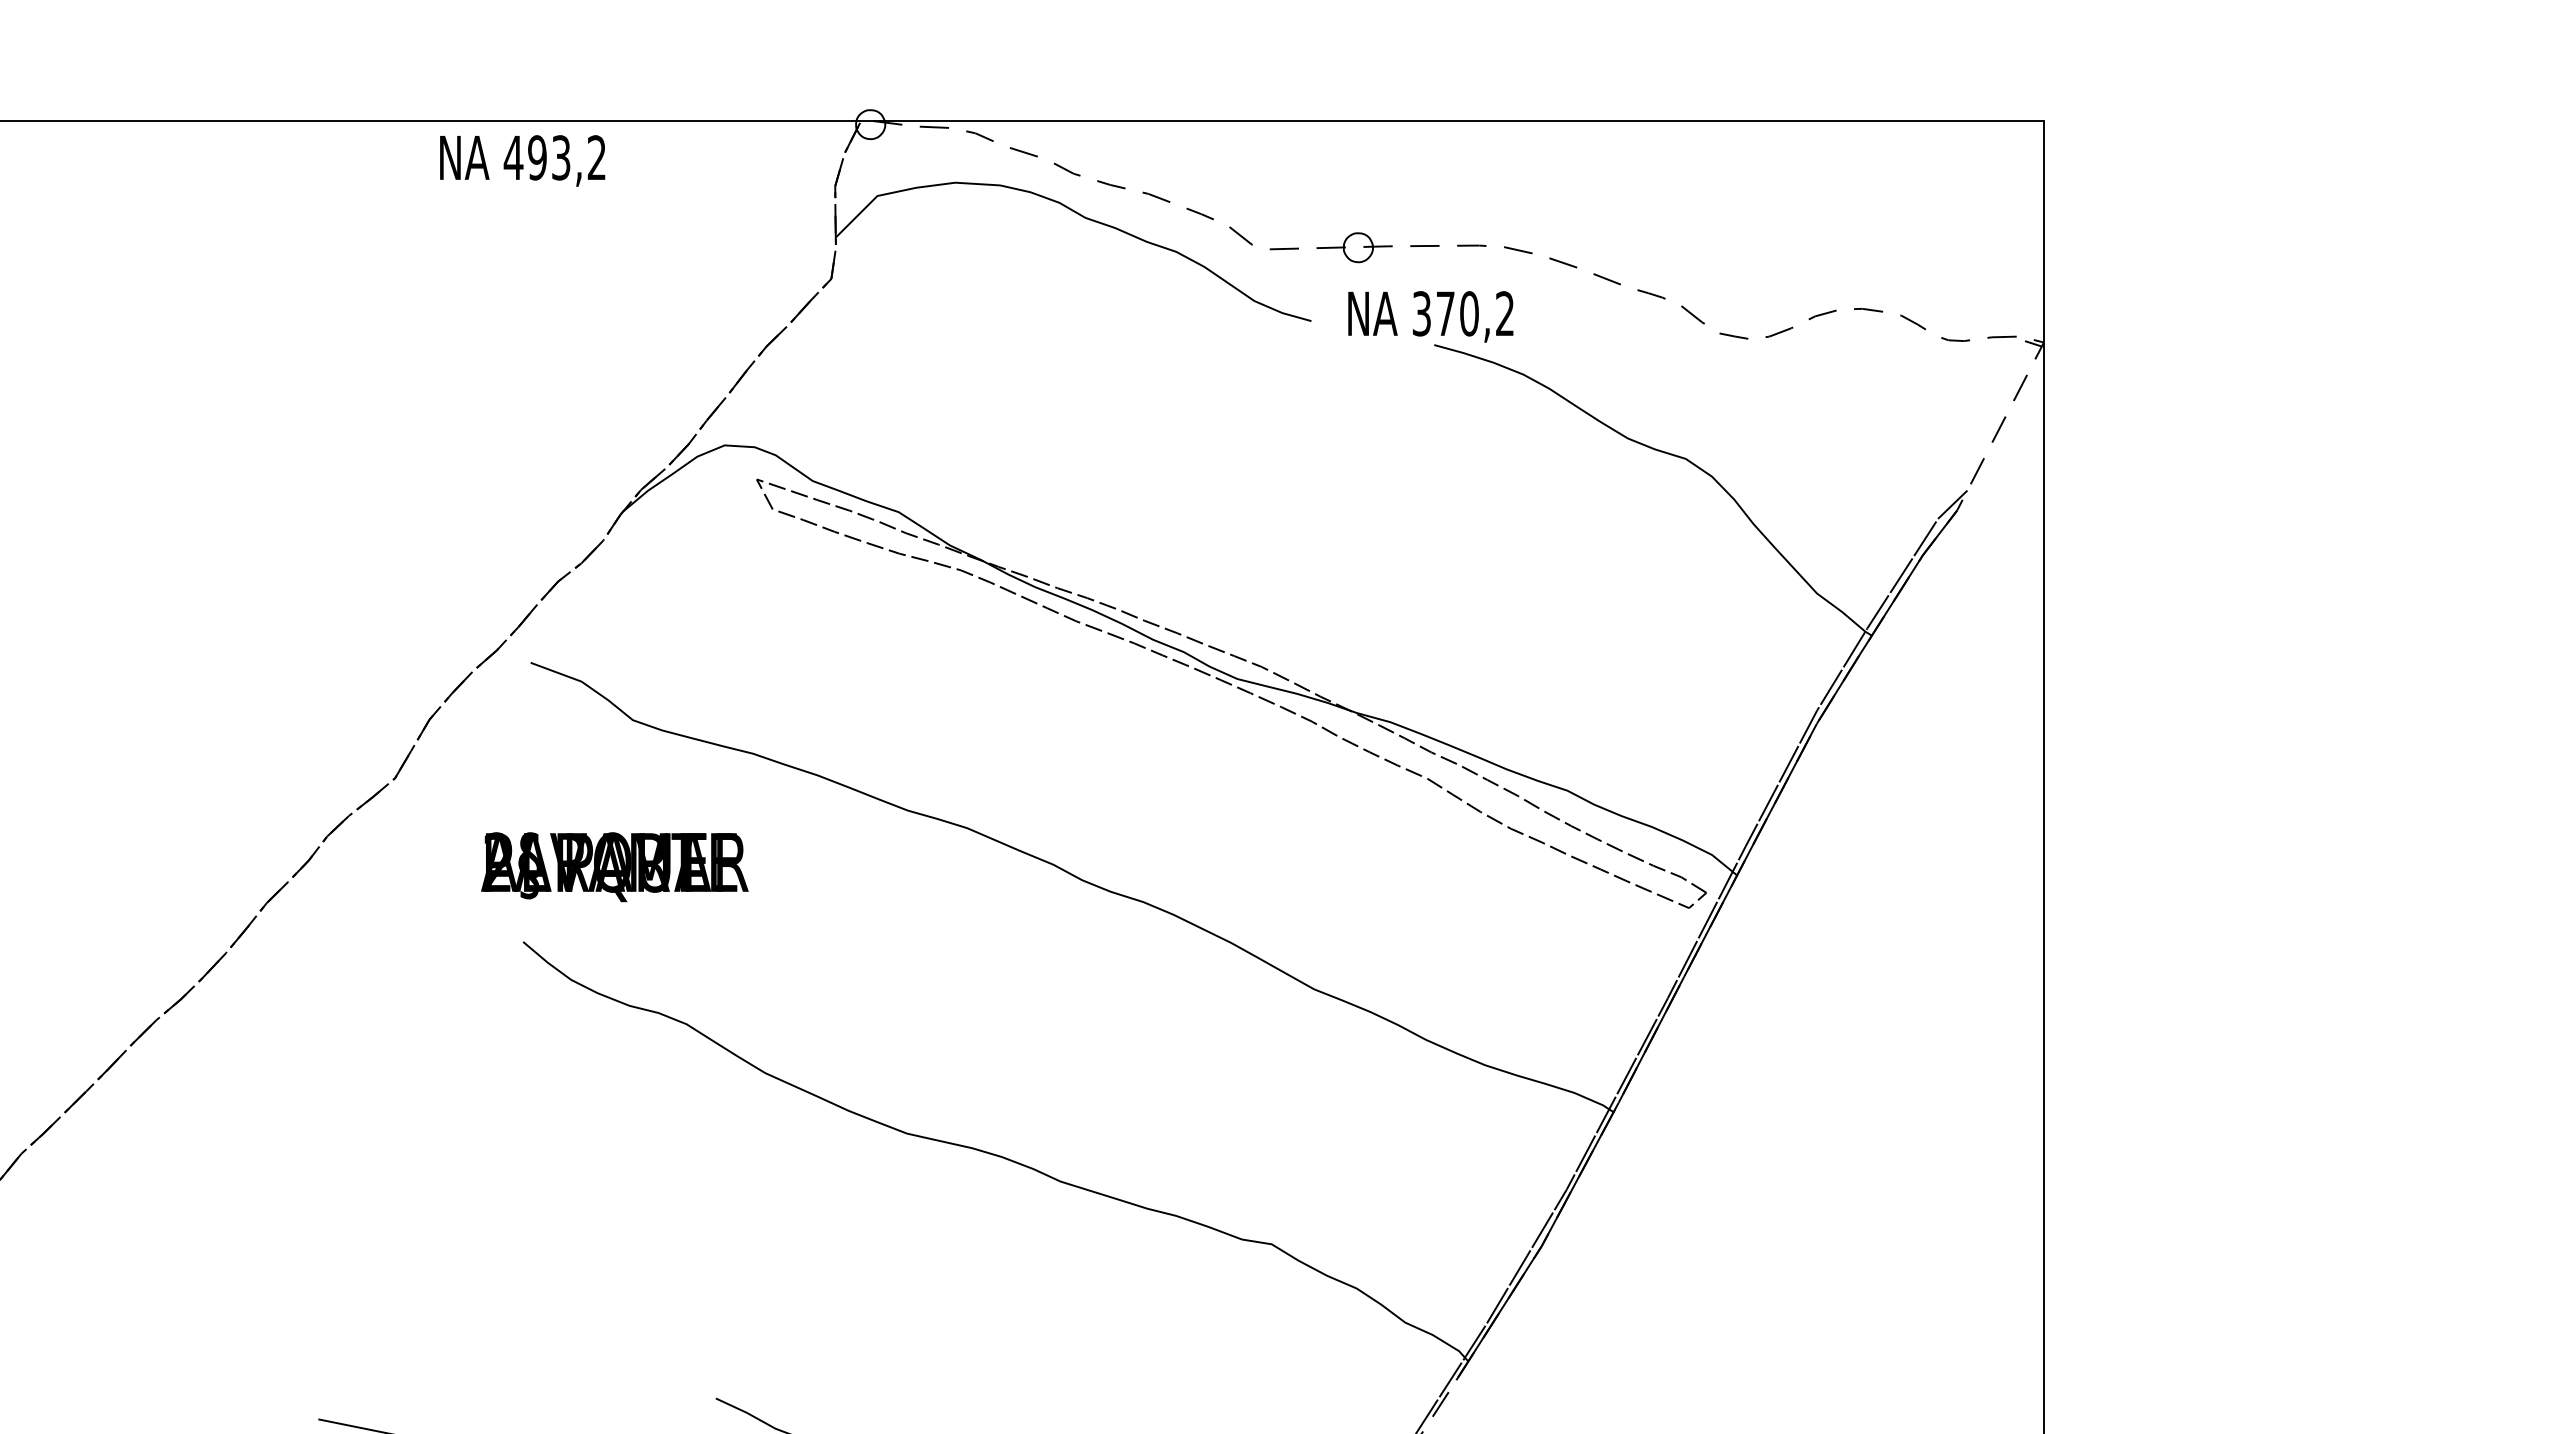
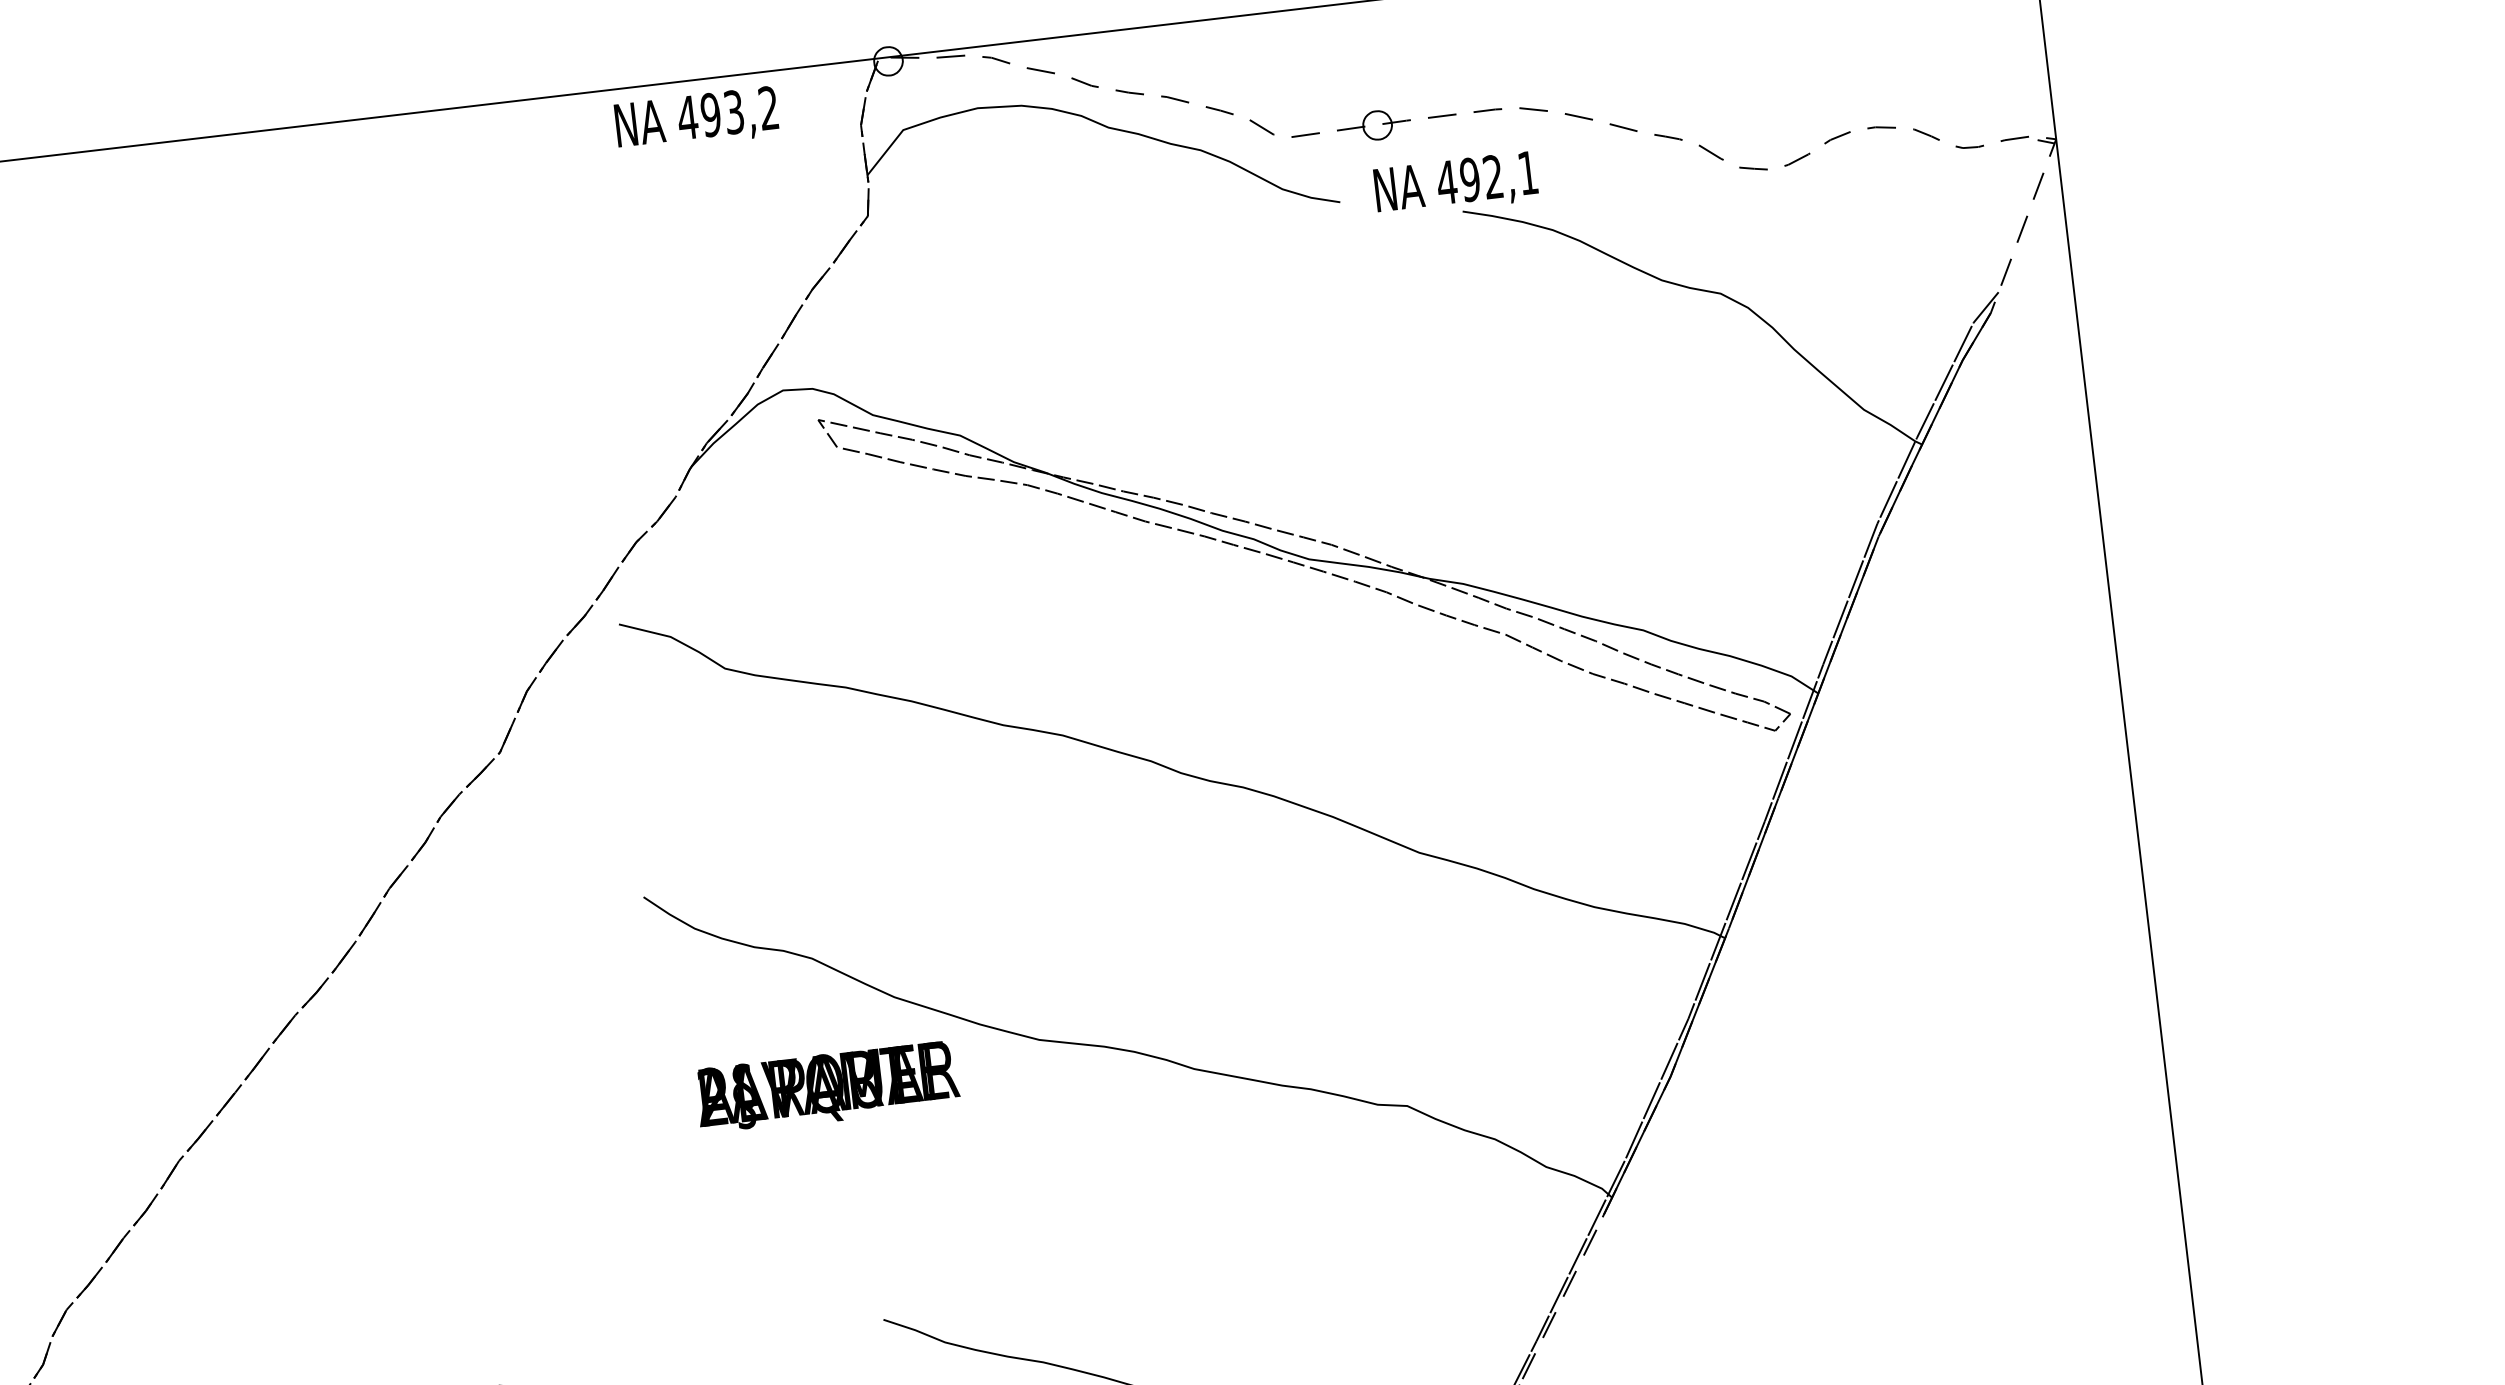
text: (522, 160) -> (696, 119), moved
text: (1462, 313) -> (1486, 177), 370,2 -> 492,1
text: (614, 867) -> (827, 1088), moved

